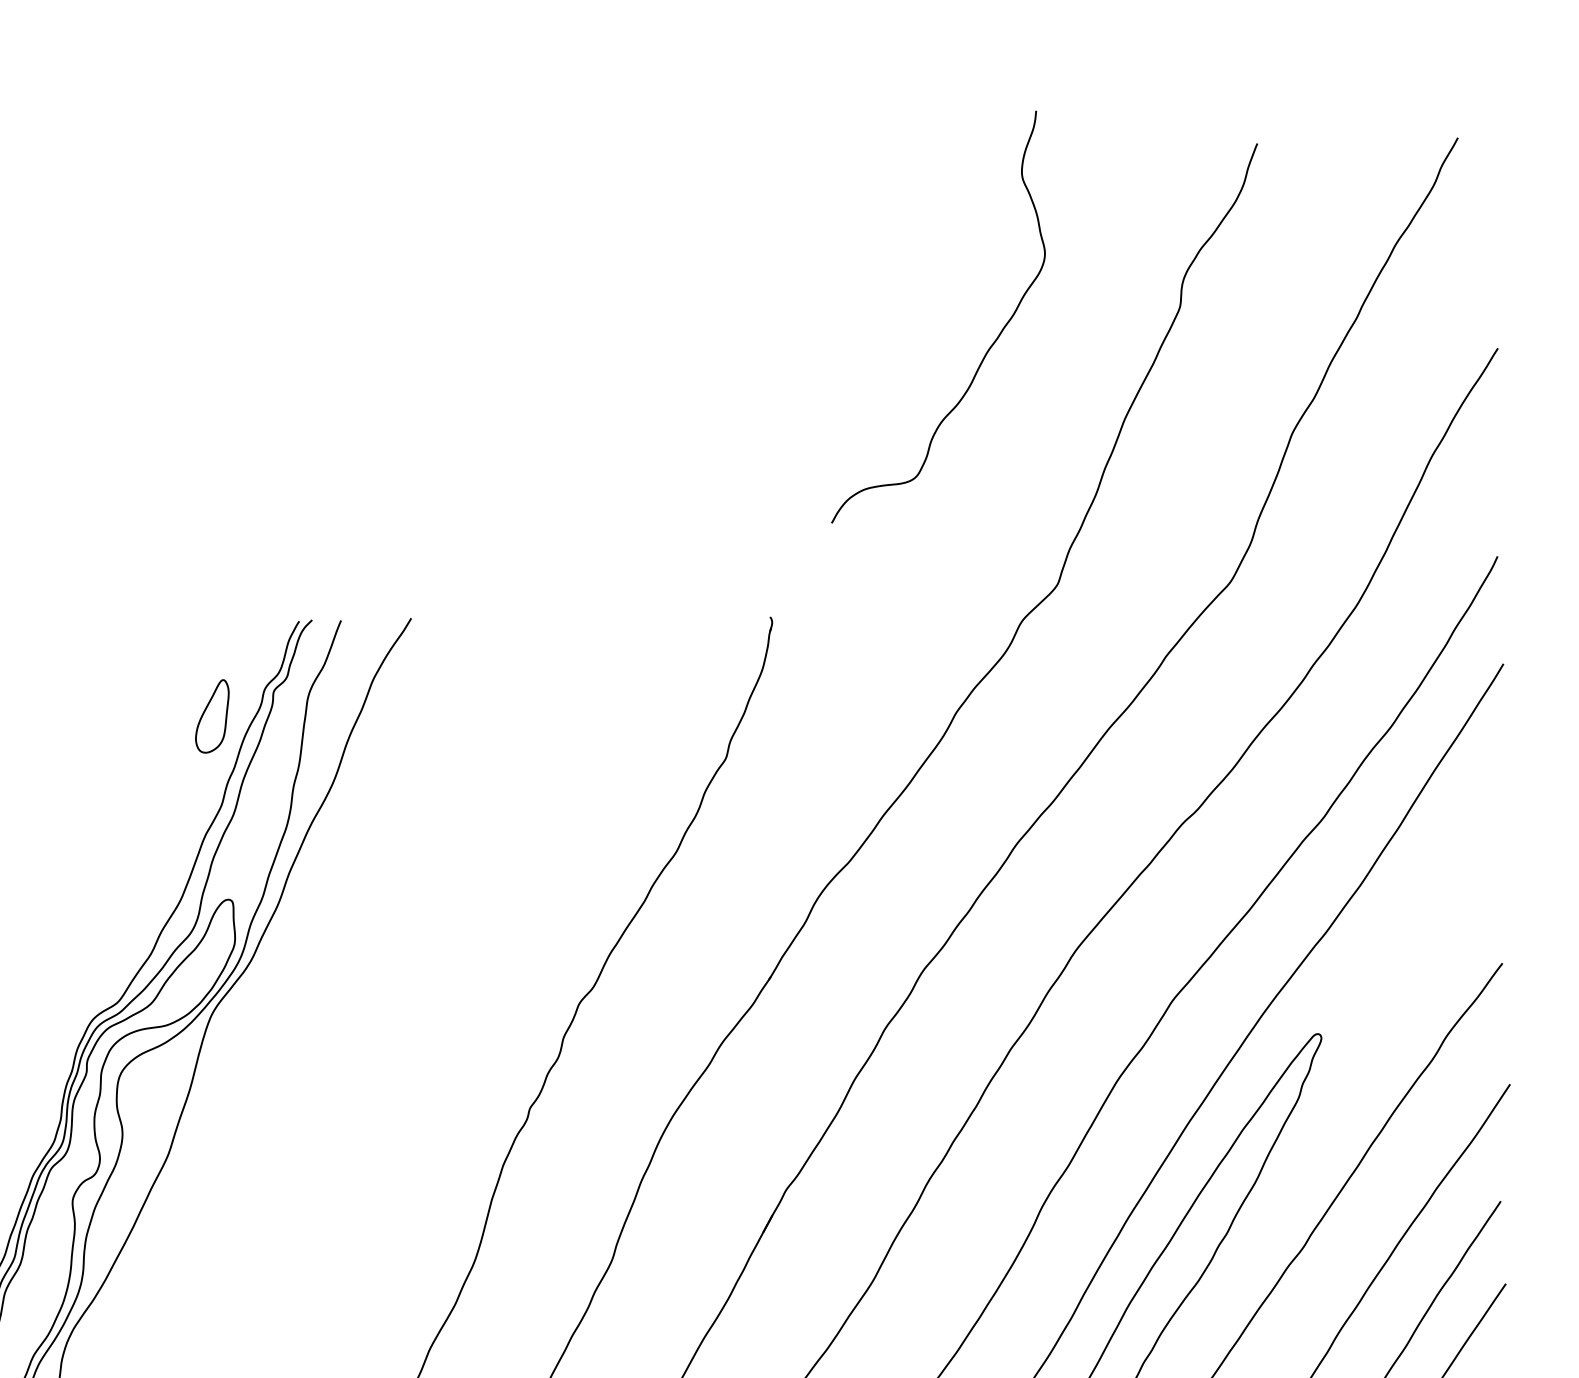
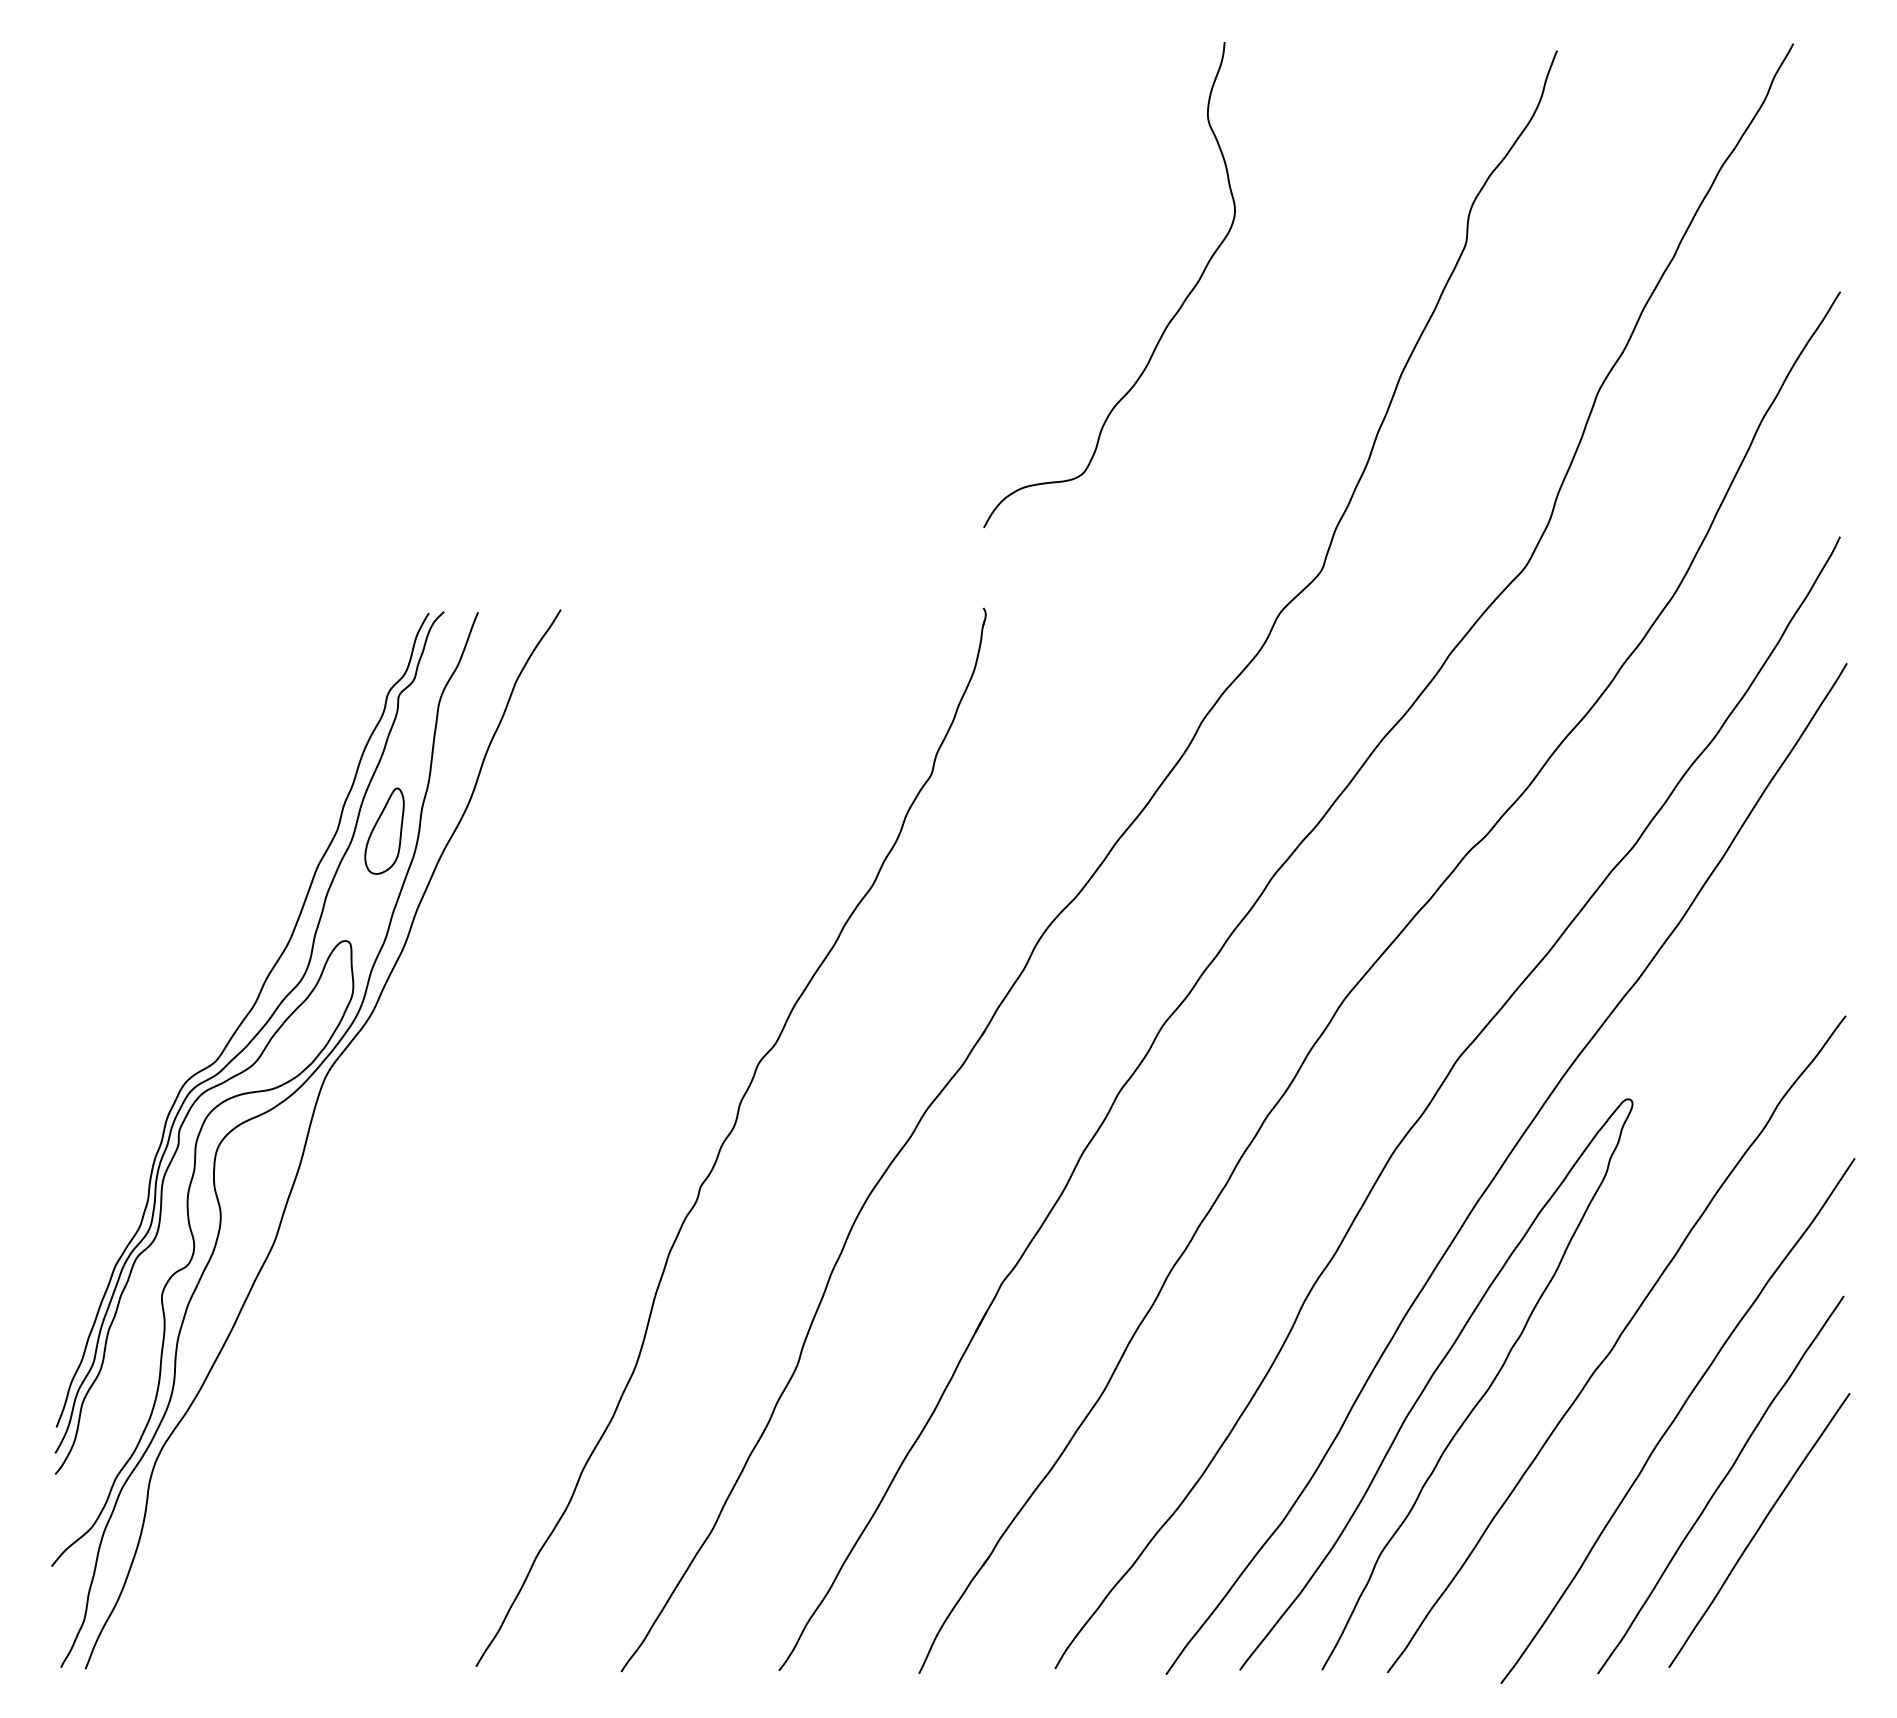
curve: (986, 351) -> (1166, 325), moved
part: (212, 715) -> (384, 830), moved

